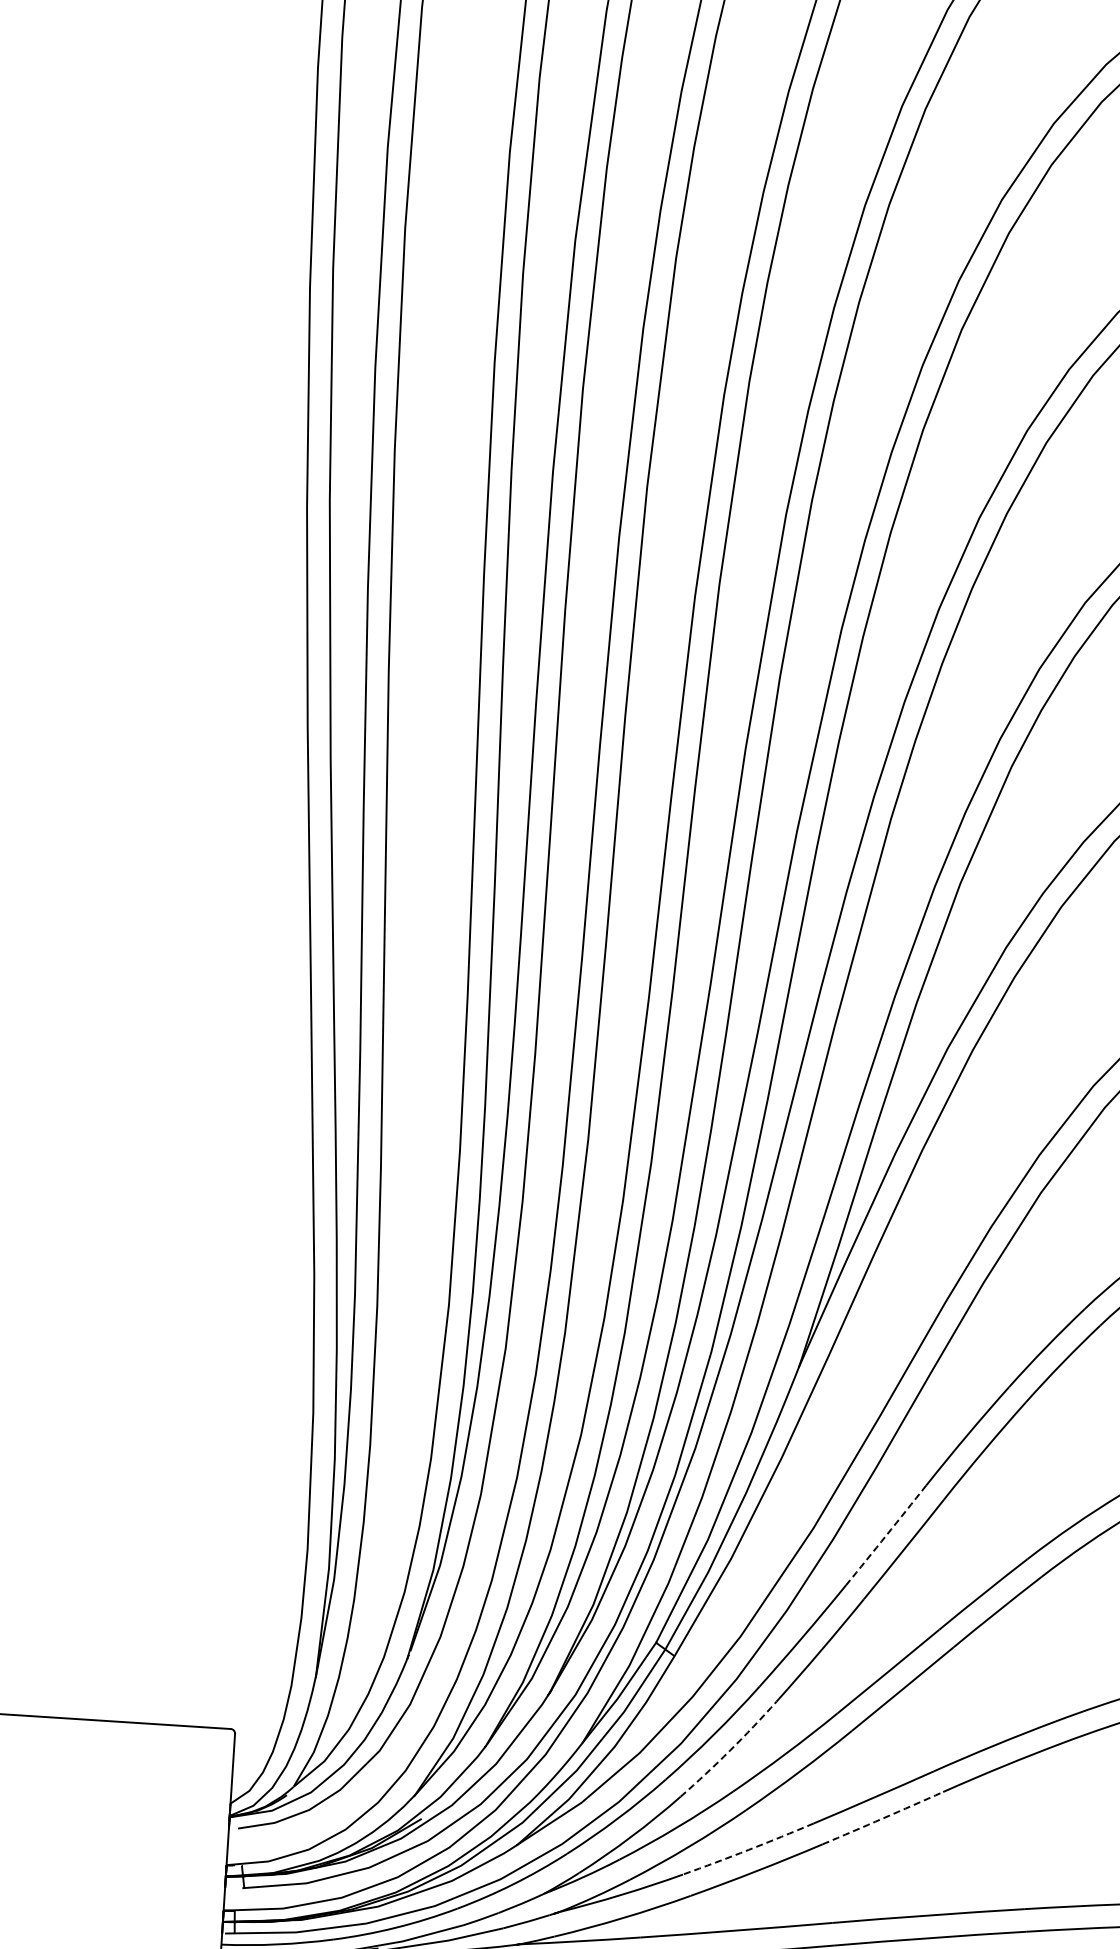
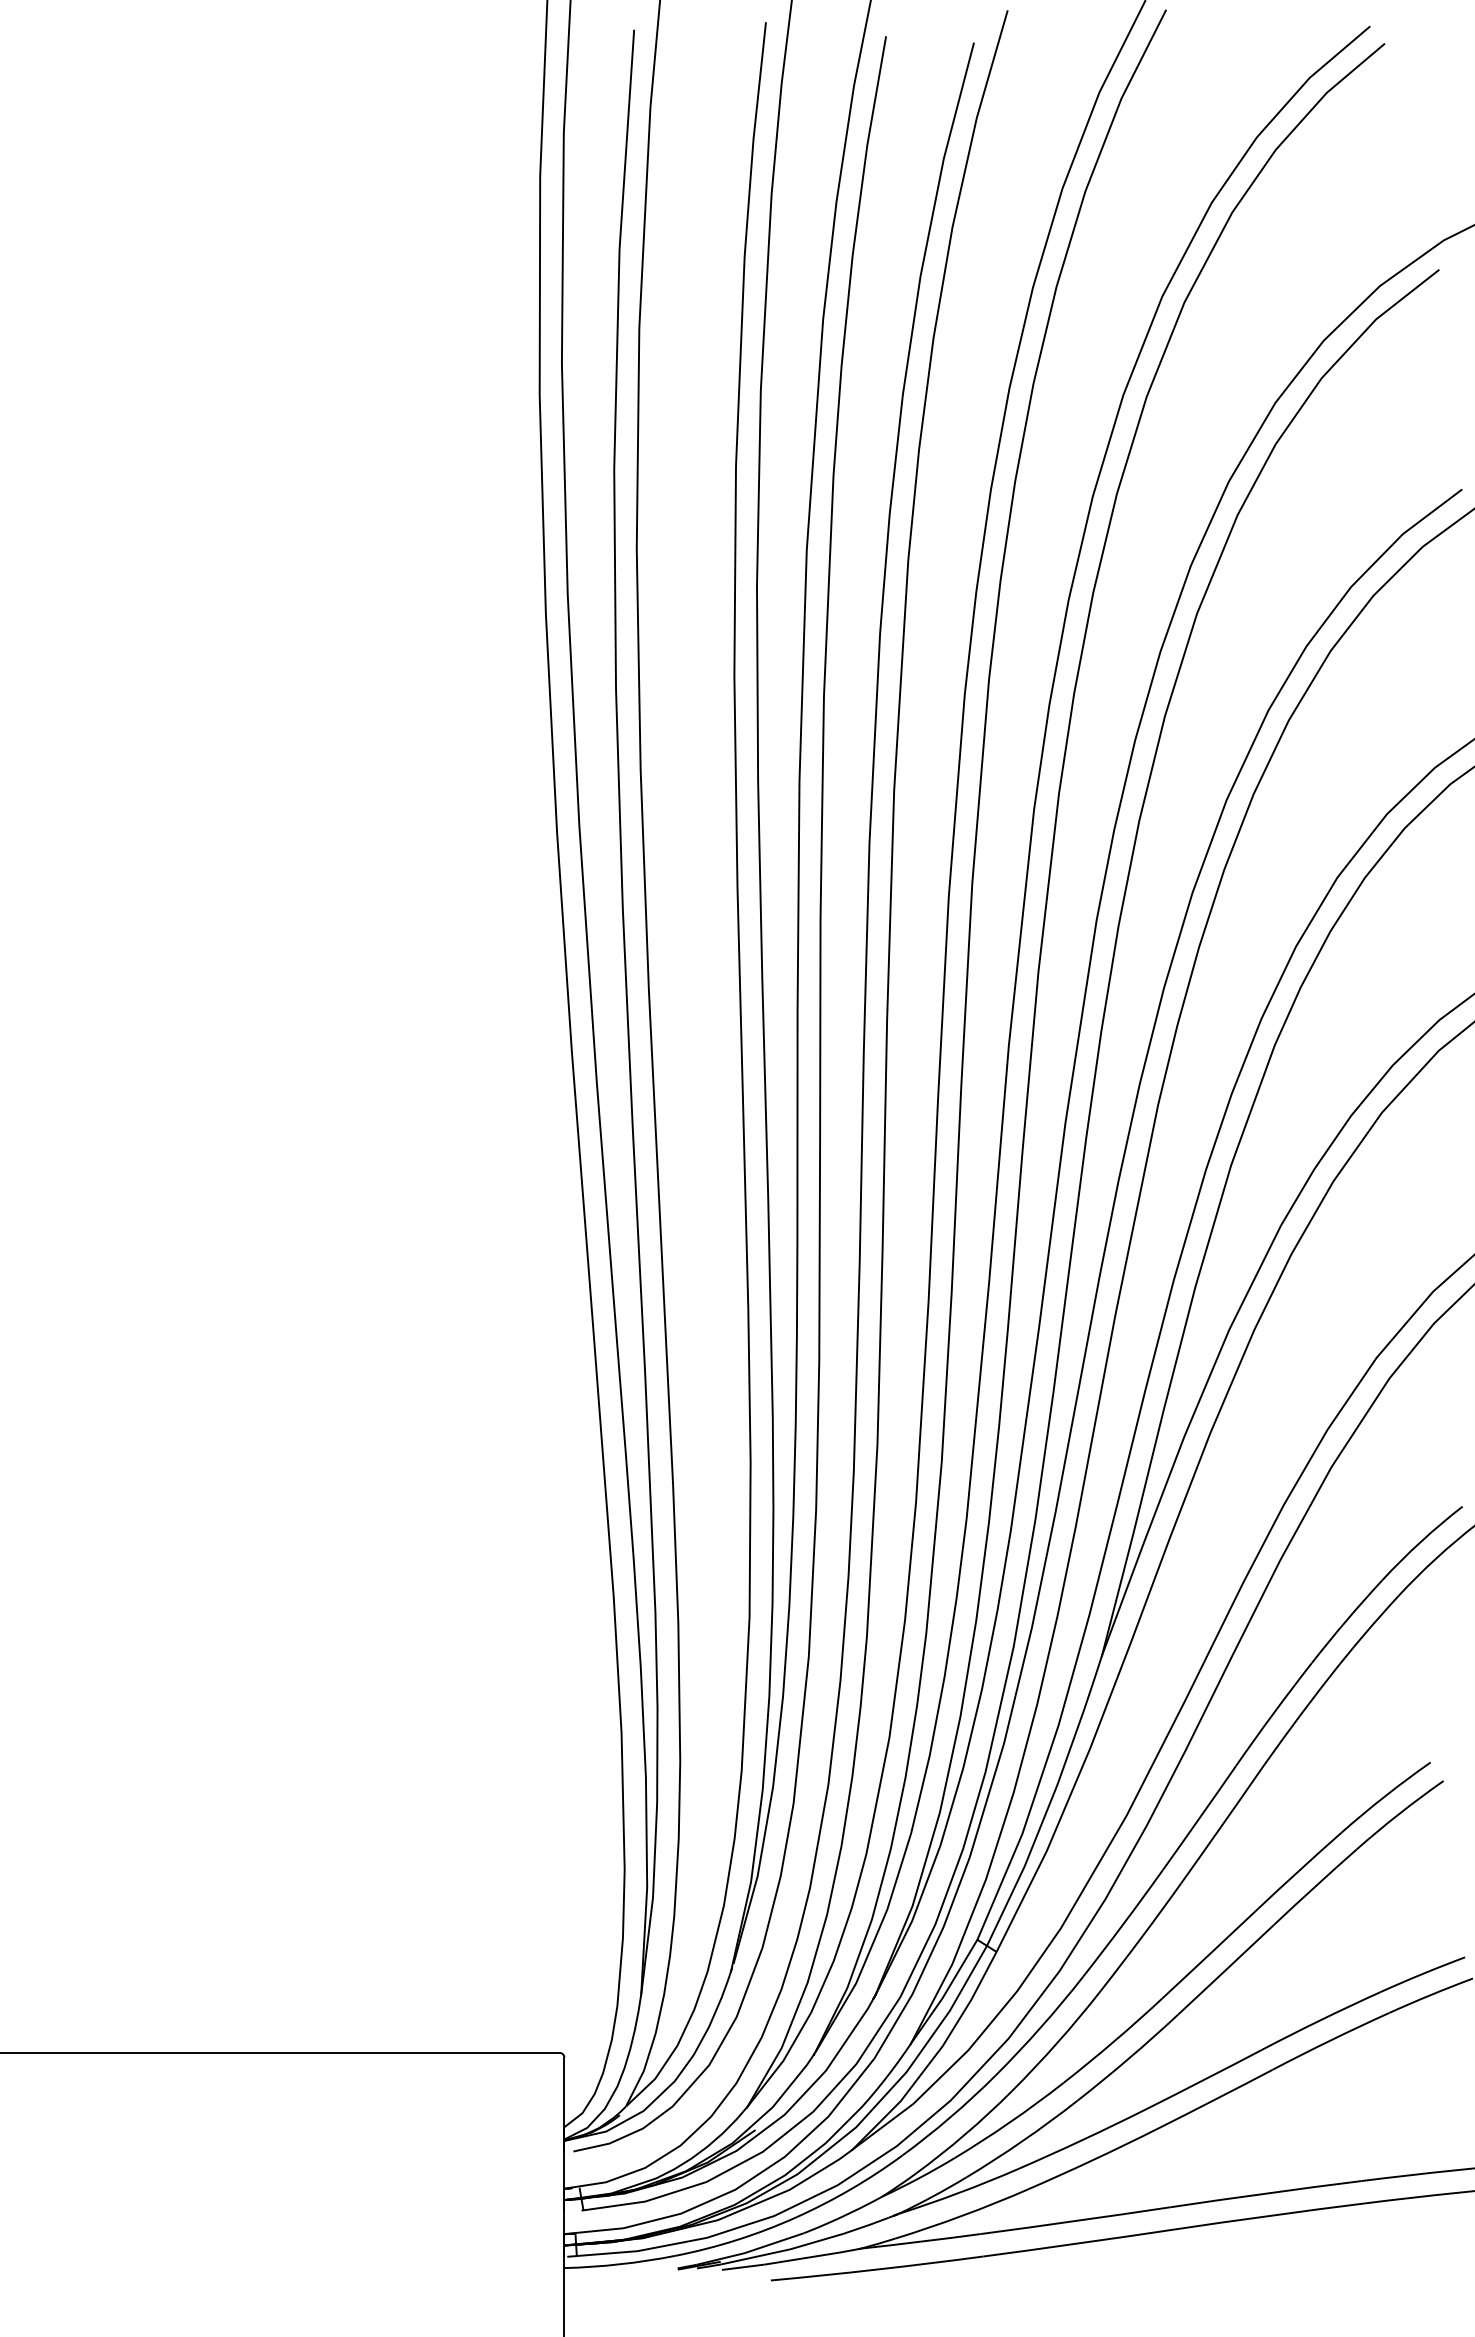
arc: (886, 1535) -> (1199, 1818), dashed -> solid
arc: (729, 1750) -> (1057, 2042), dashed -> solid
arc: (883, 1818) -> (1214, 2100), dashed -> solid
arc: (748, 1849) -> (1082, 2139), dashed -> solid

